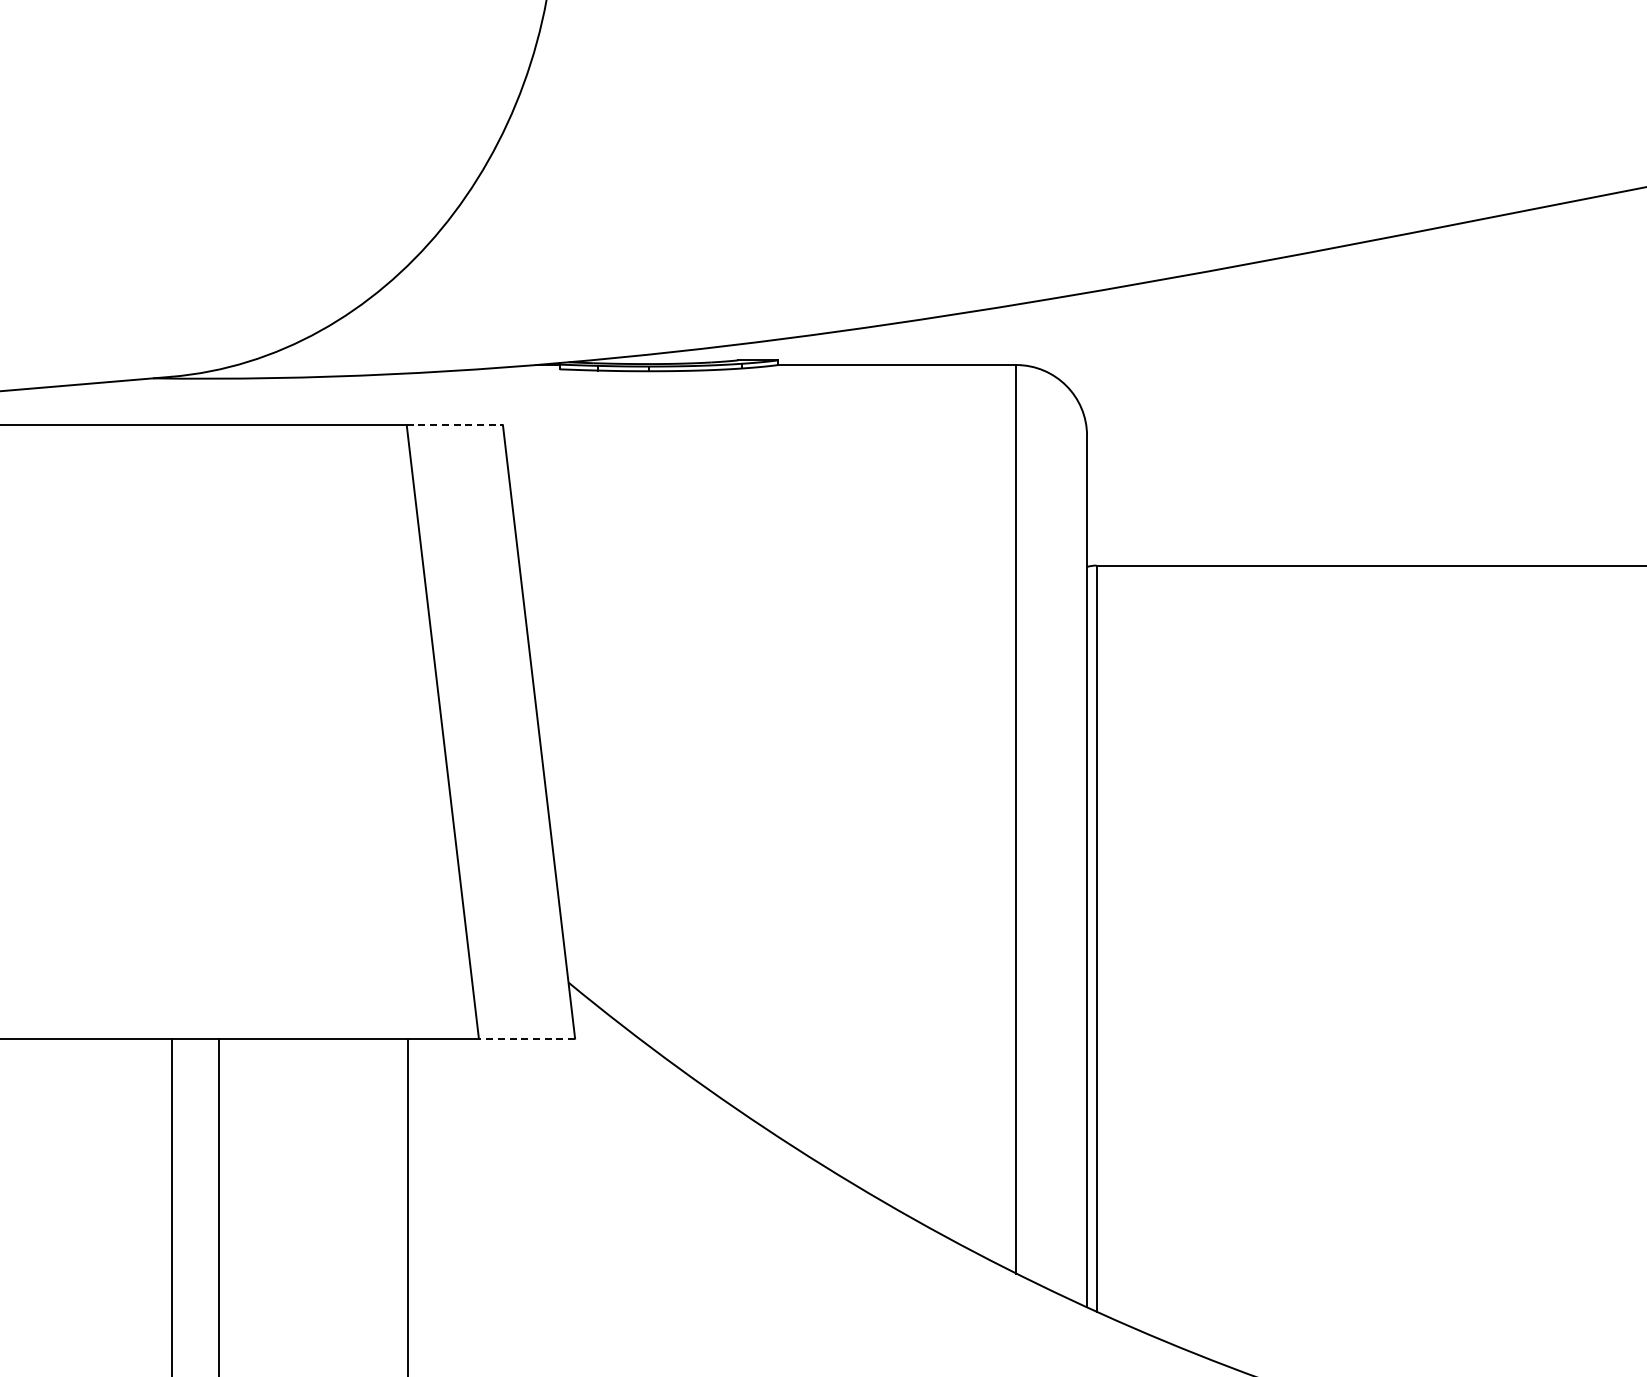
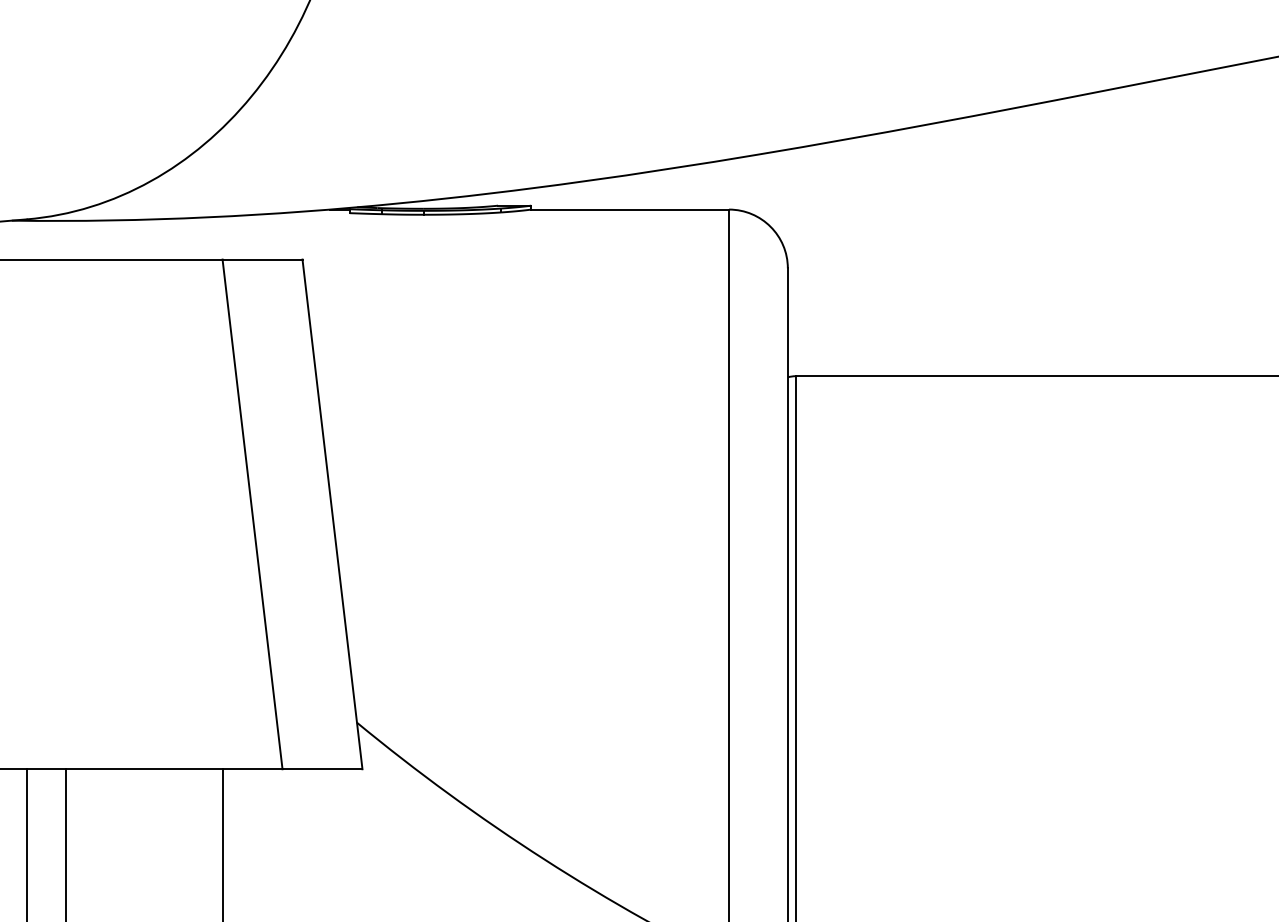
line: (455, 425) -> (263, 259), dashed -> solid
line: (526, 1038) -> (322, 769), dashed -> solid

